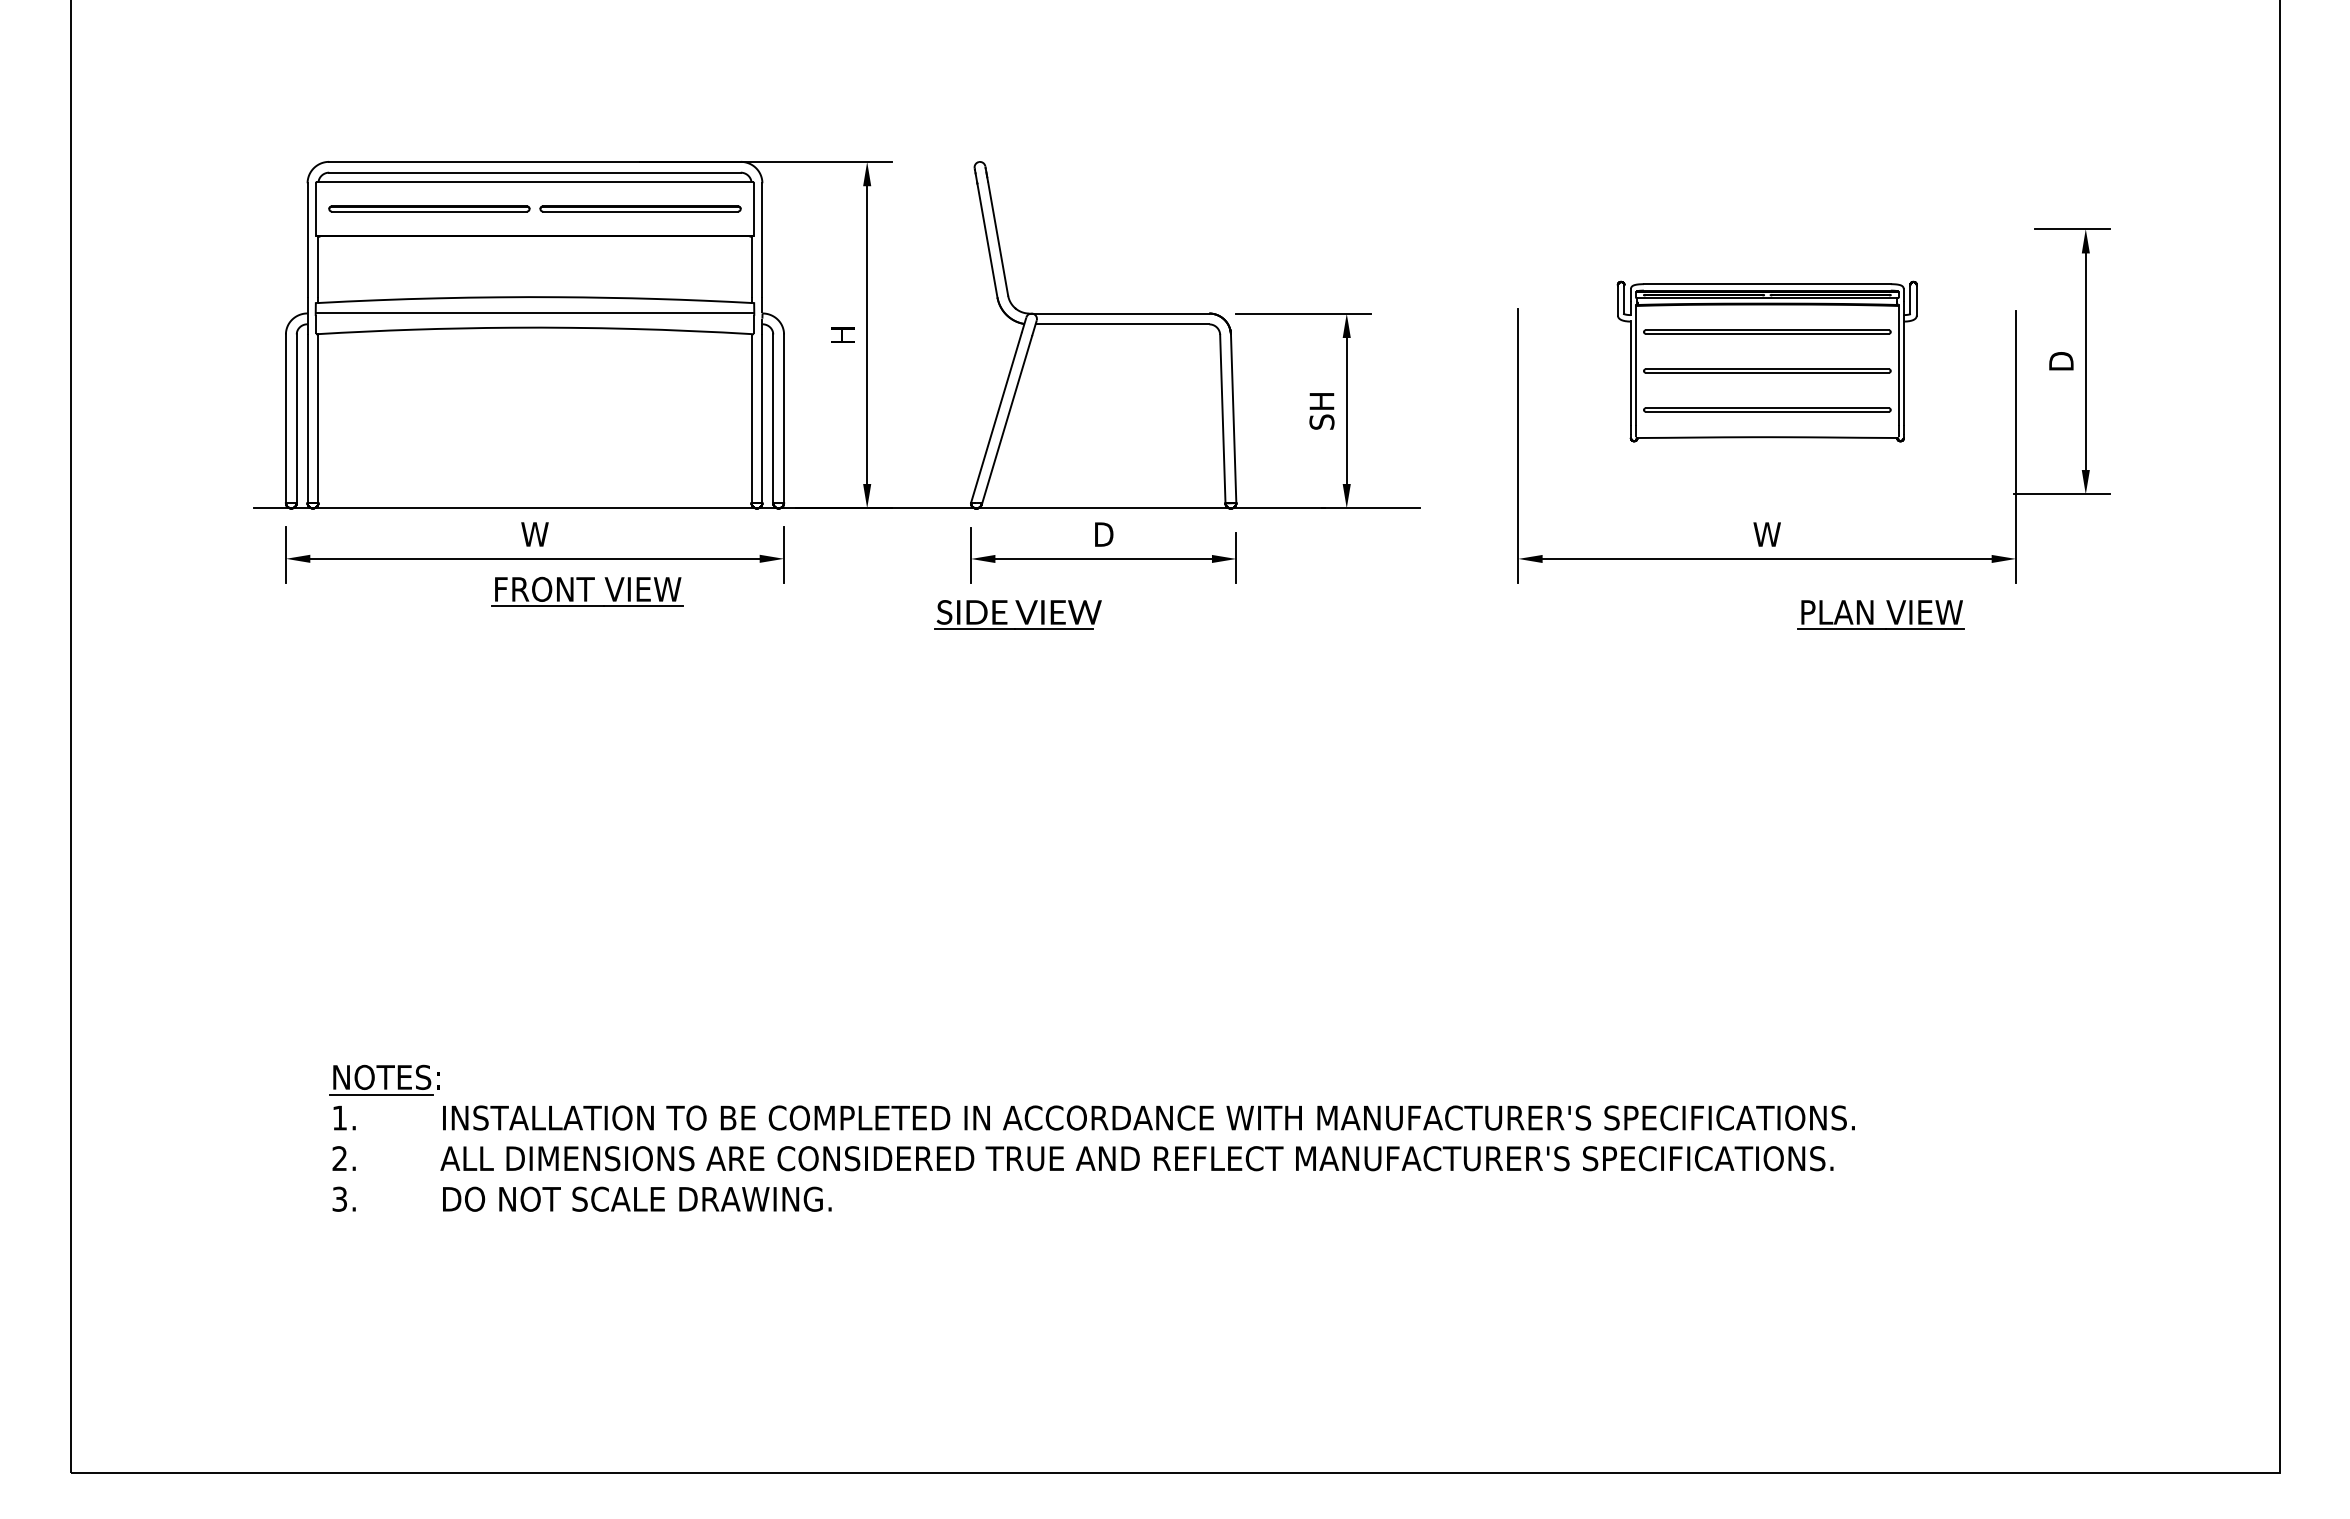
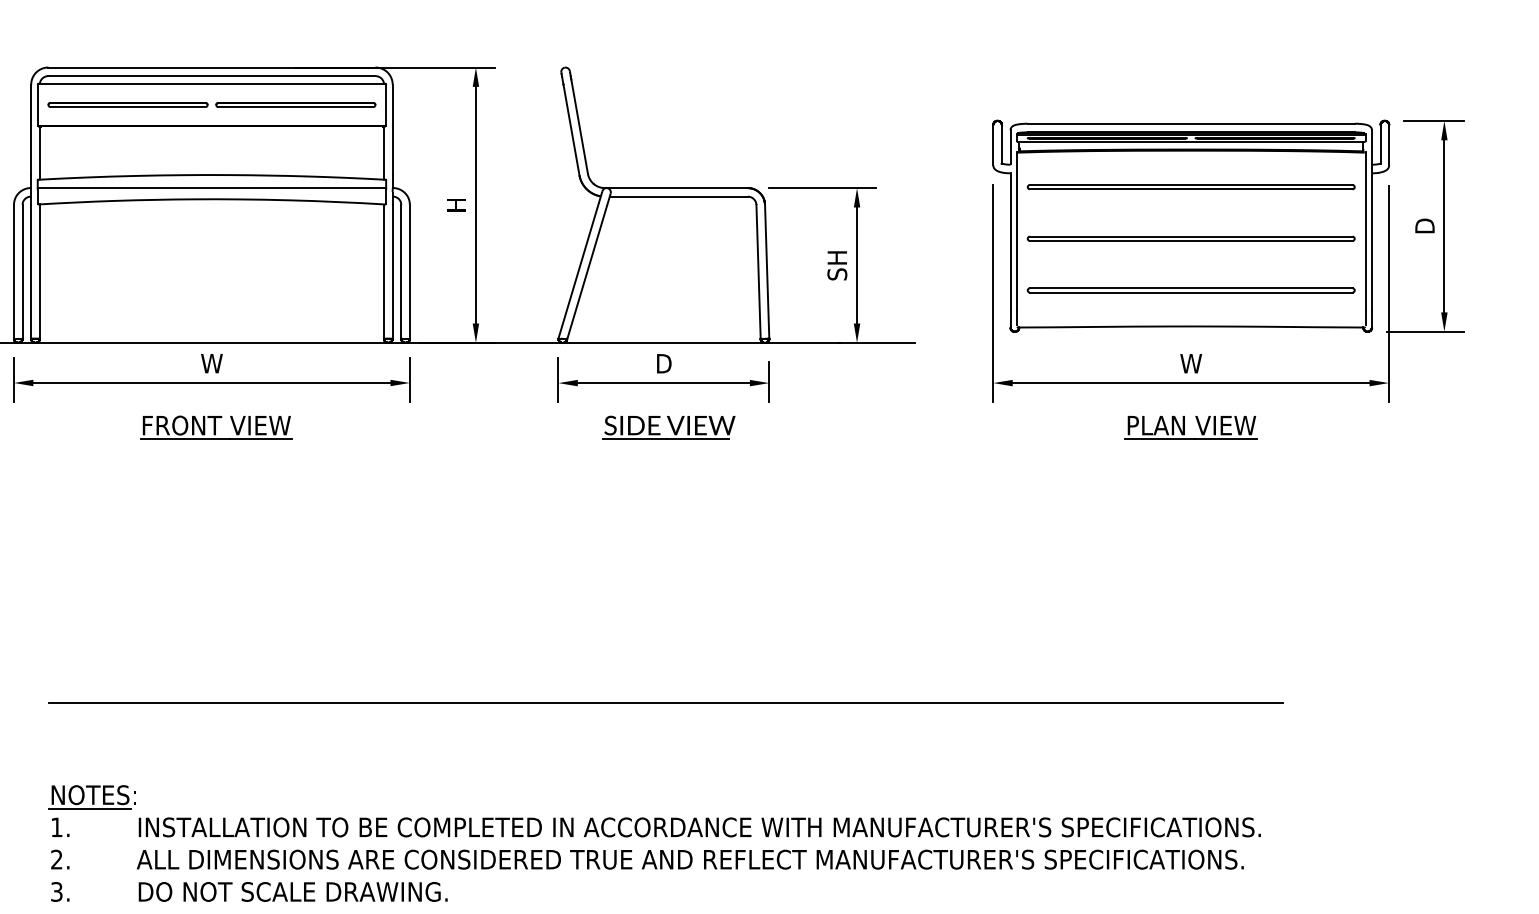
part: (1767, 361) -> (1191, 226), size x1.67
part: (587, 591) -> (216, 427), moved
part: (1017, 614) -> (668, 427), moved
part: (1873, 614) -> (1185, 427), moved
line: (1106, 961) -> (666, 702), added

